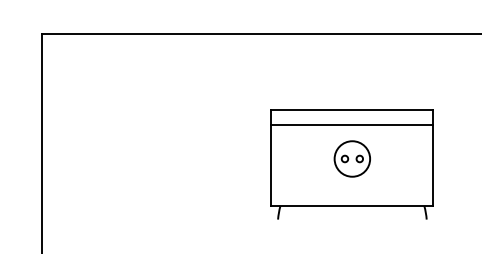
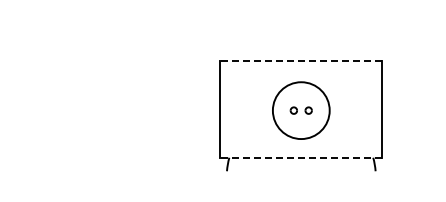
line: (351, 109) -> (300, 61), solid -> dashed
line: (352, 125) -> (301, 77), removed
circle: (352, 158) -> (301, 110), size x1.6
line: (351, 206) -> (300, 158), solid -> dashed

